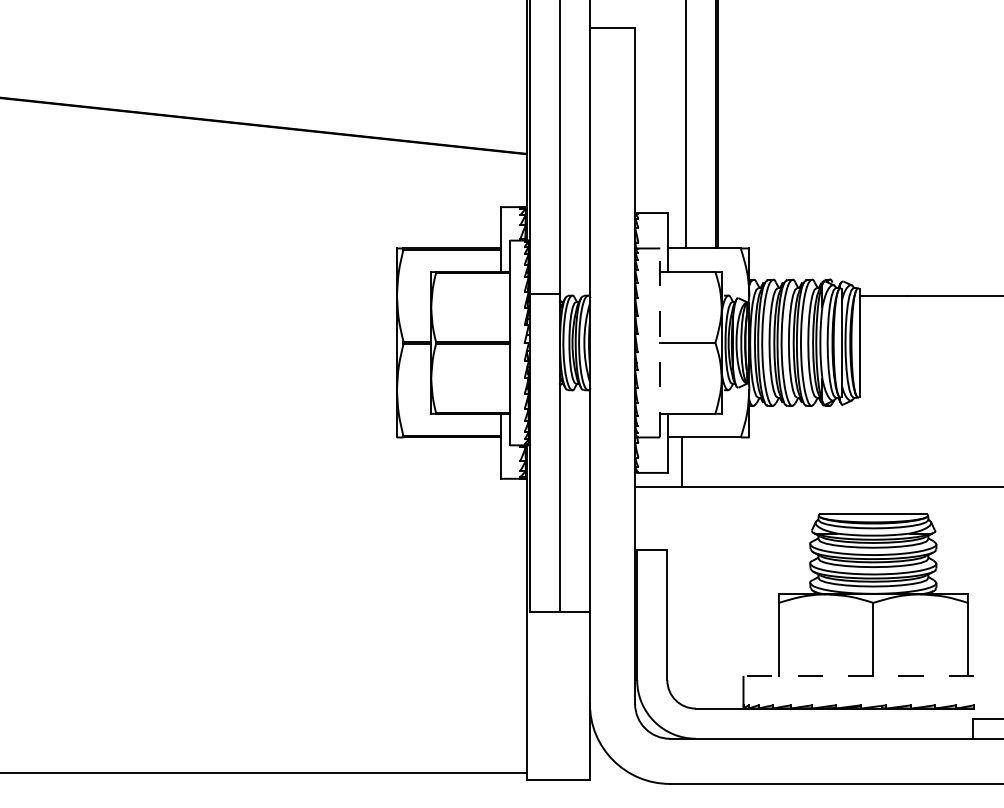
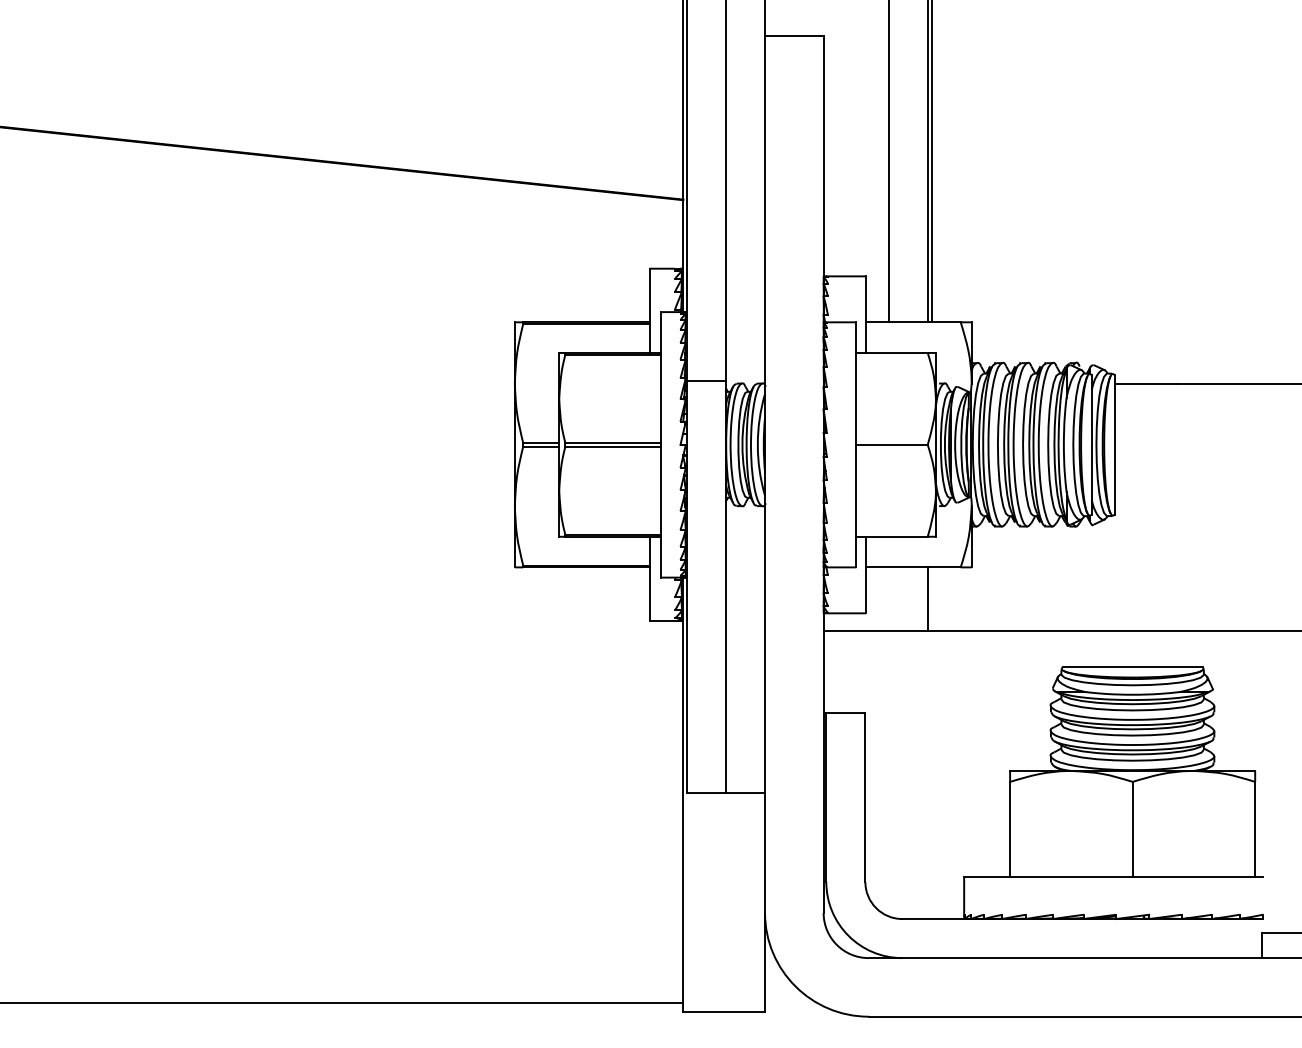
line: (660, 342) -> (856, 444), dashed -> solid
line: (681, 461) -> (927, 598), moved
line: (858, 675) -> (1113, 876), dashed -> solid

